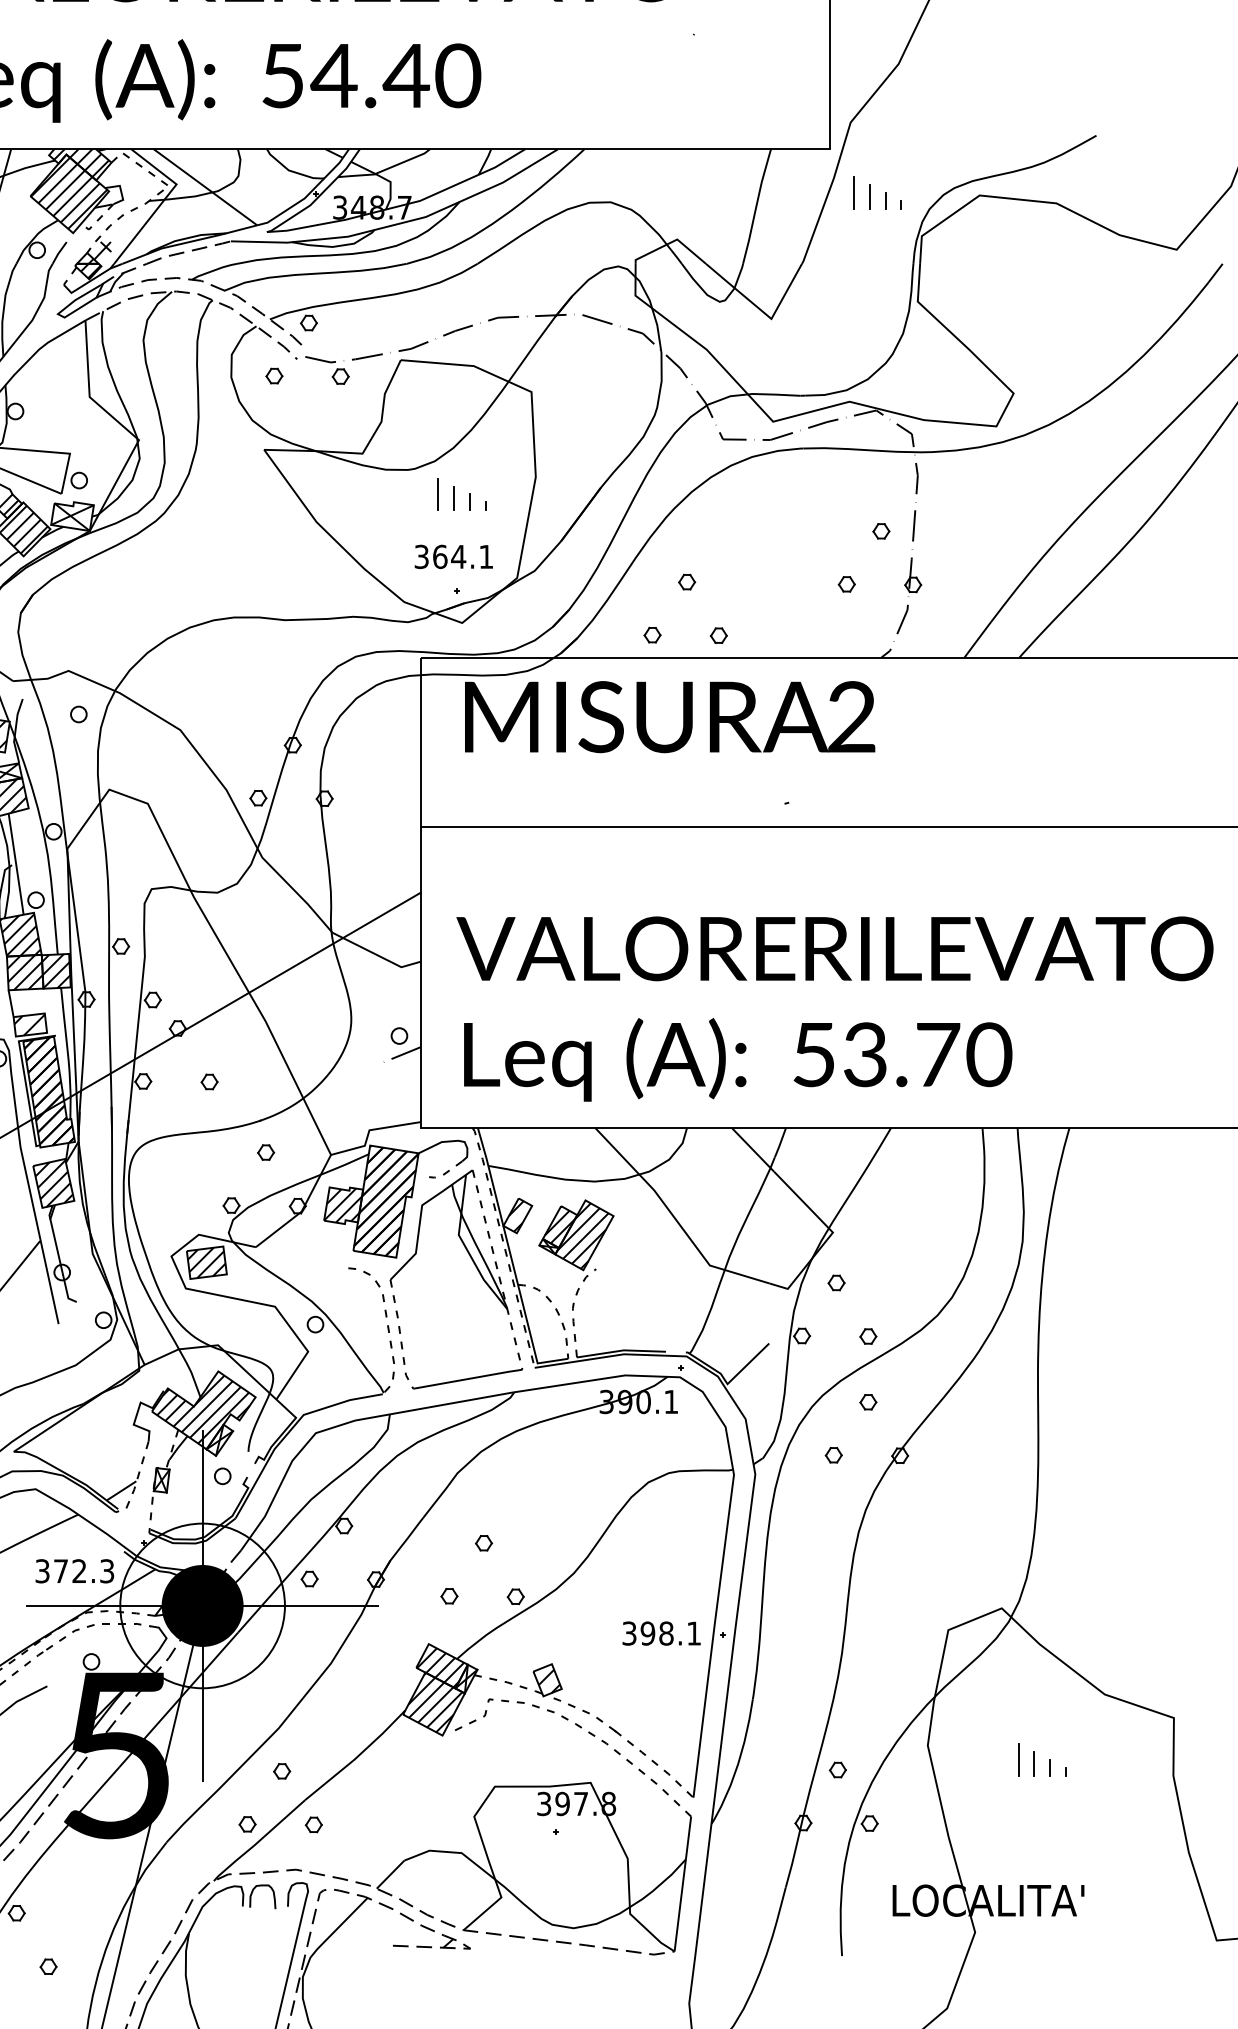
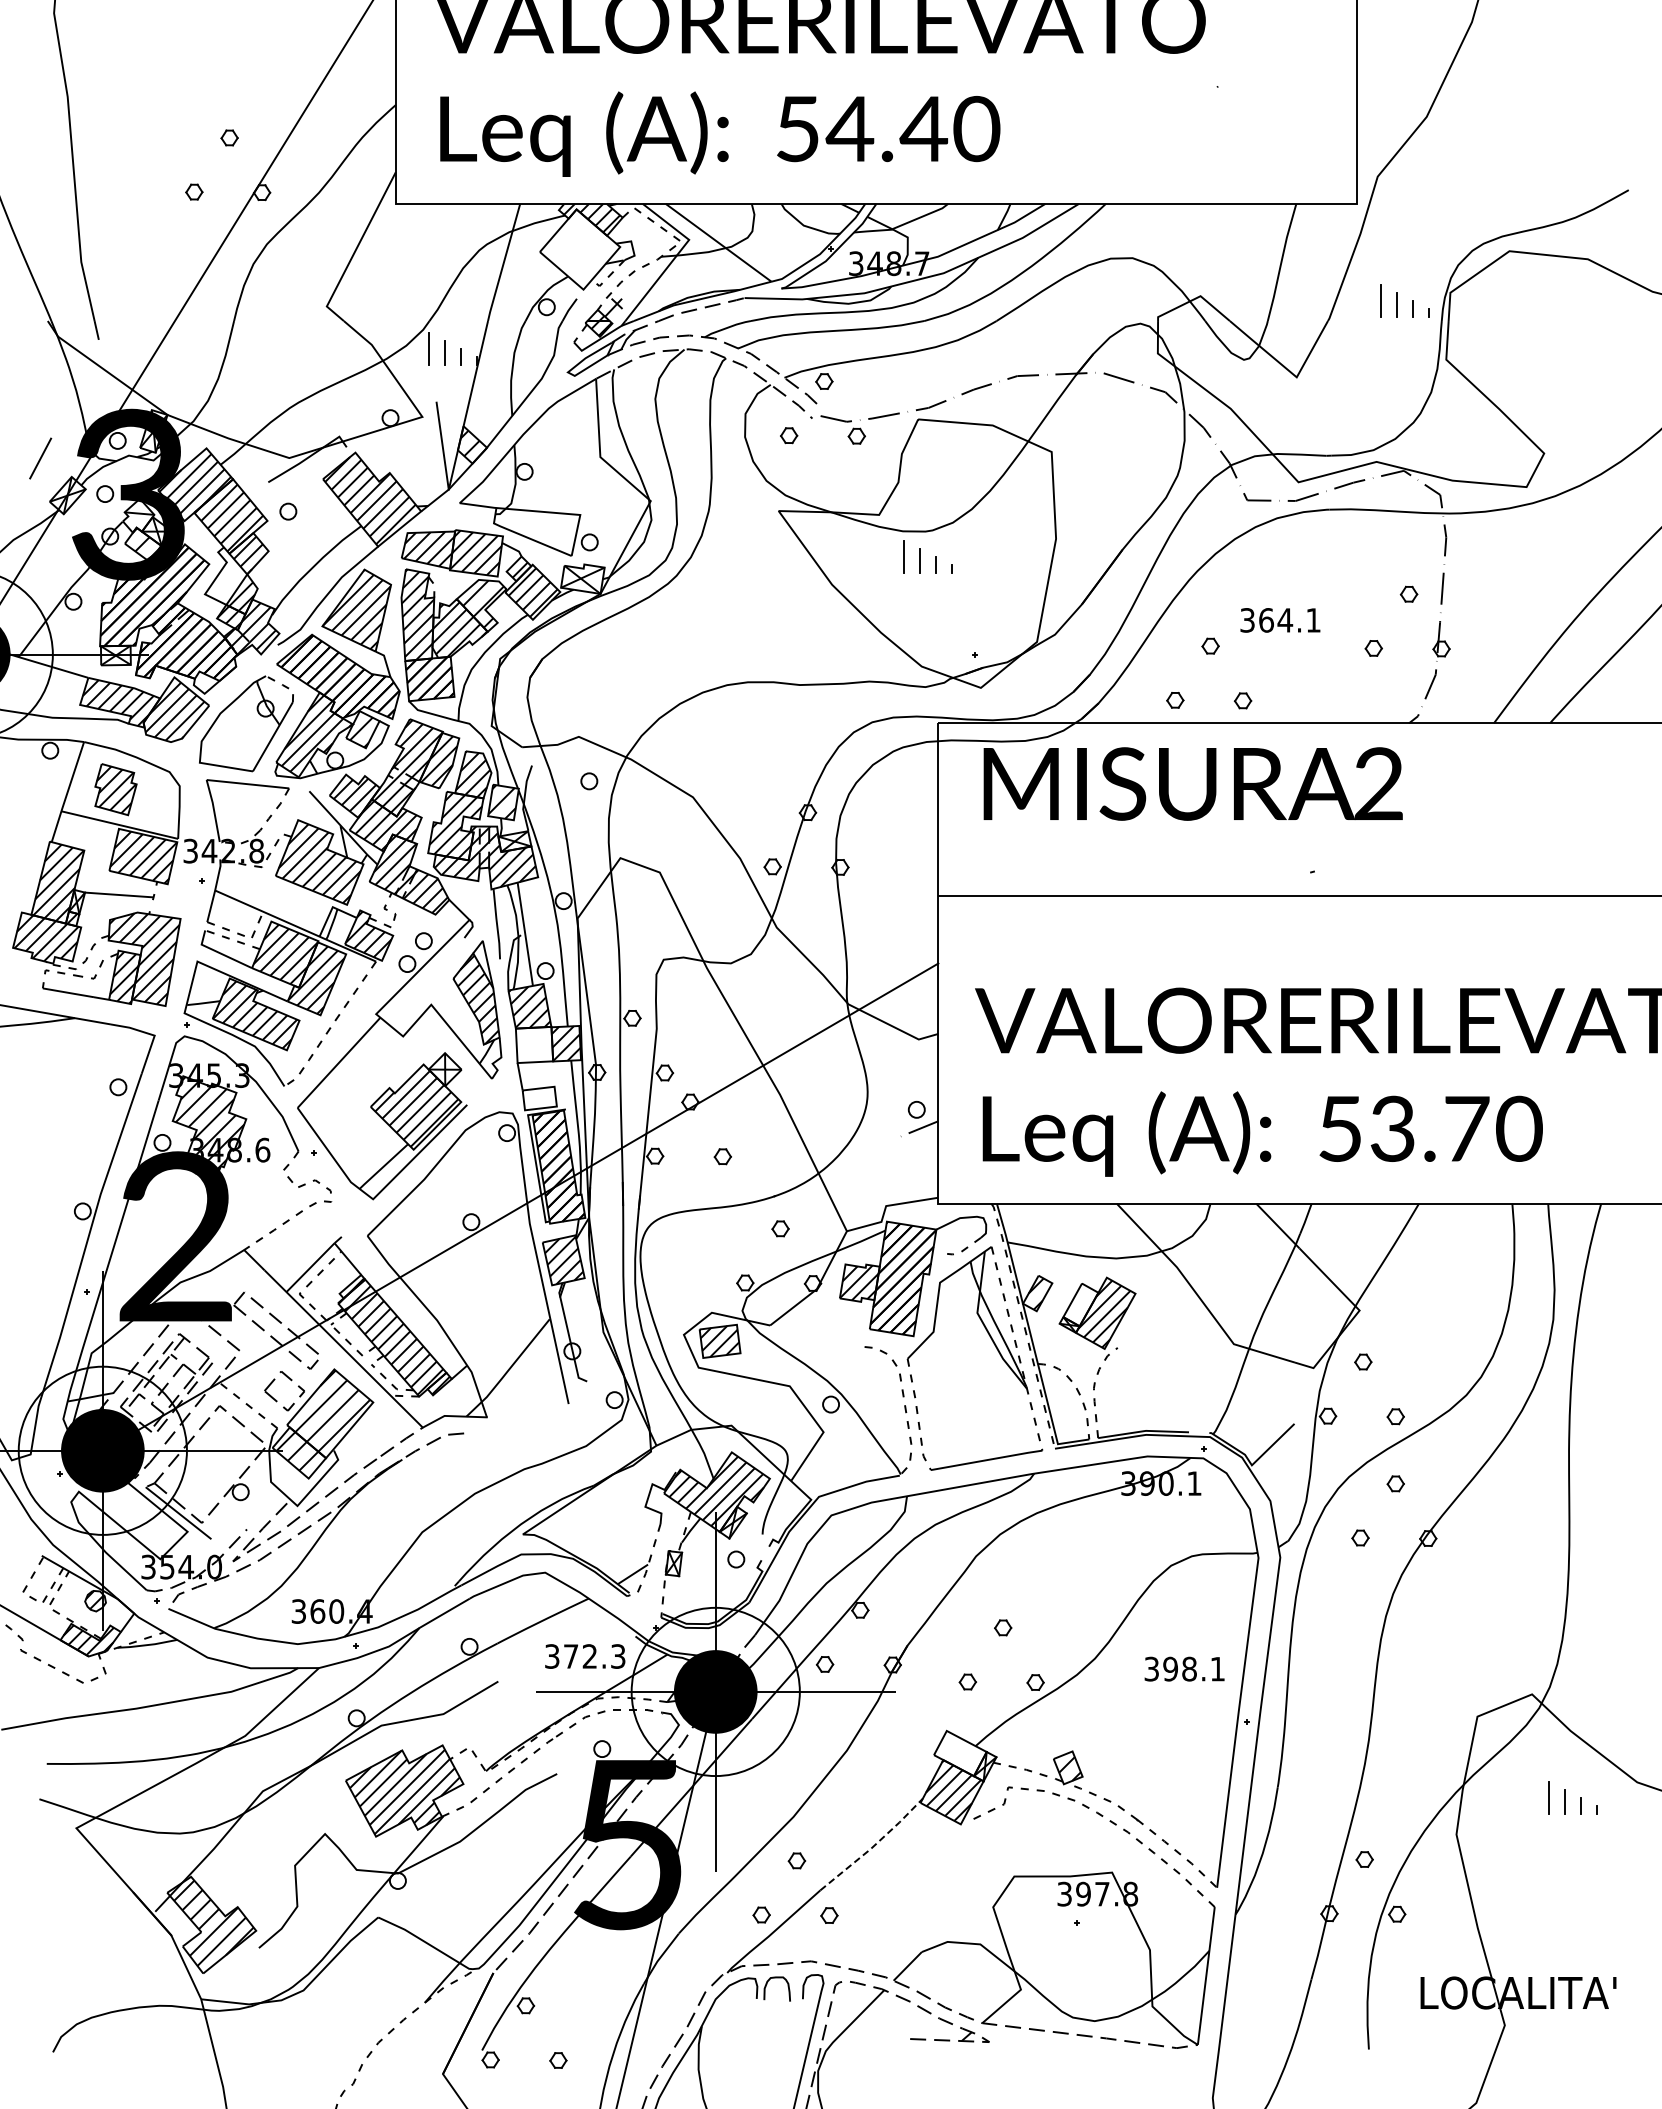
hatch: (69, 192) -> (579, 248), removed
part: (870, 192) -> (1397, 300), moved
part: (454, 494) -> (920, 556), moved
text: (453, 557) -> (1280, 620), moved
hatch: (25, 972) -> (534, 1044), removed
hatch: (29, 1024) -> (538, 1098), removed
hatch: (559, 1226) -> (1080, 1304), removed
text: (661, 1632) -> (1184, 1668), moved
hatch: (440, 1668) -> (958, 1755), removed
line: (357, 1757) -> (873, 1846), solid -> dashed
part: (1034, 1759) -> (1565, 1797), moved

